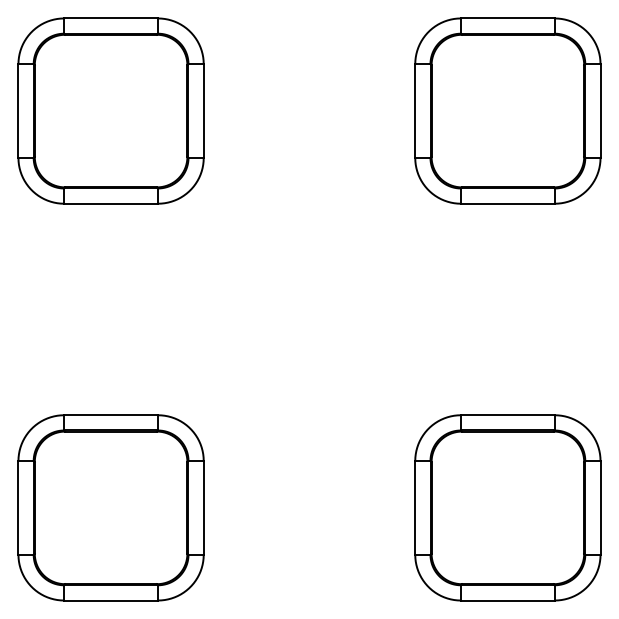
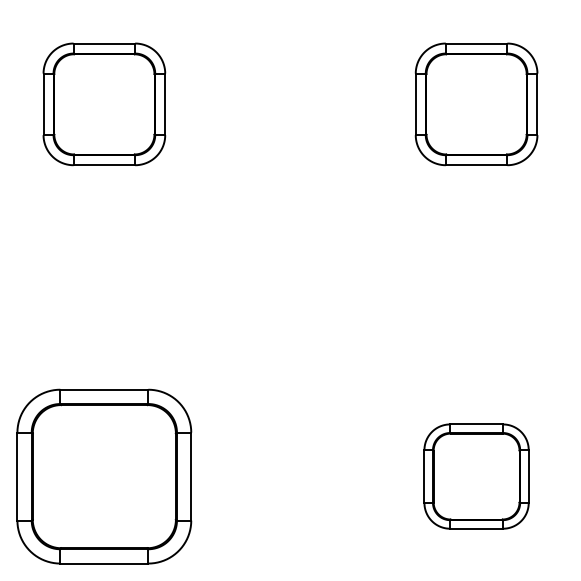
part: (111, 111) -> (104, 104), size x0.7
part: (507, 111) -> (476, 104), size x0.7
part: (507, 507) -> (476, 476), size x0.6

